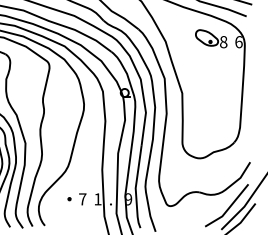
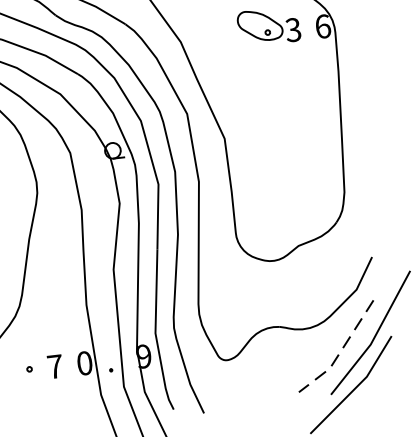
text: (223, 42) -> (293, 30), 8 -> 3
text: (97, 199) -> (83, 363), 1 -> 0
line: (228, 208) -> (340, 351), solid -> dashed

